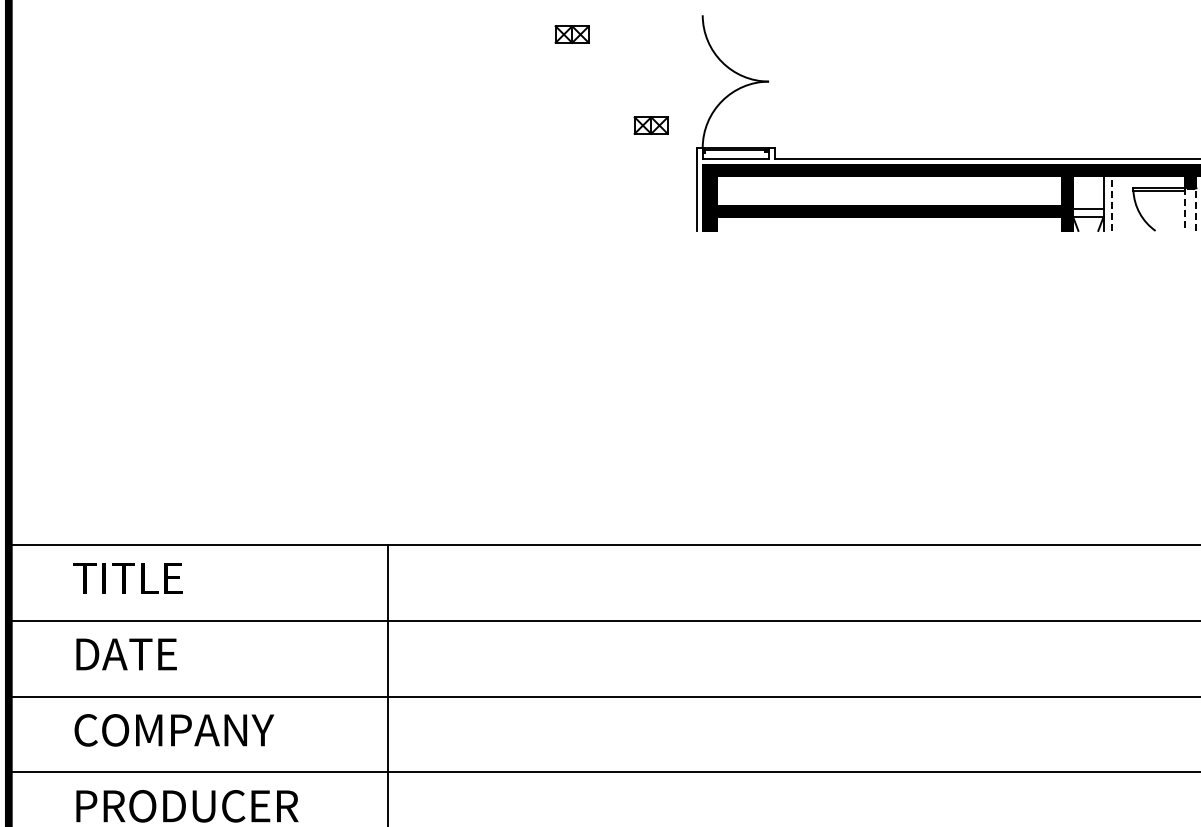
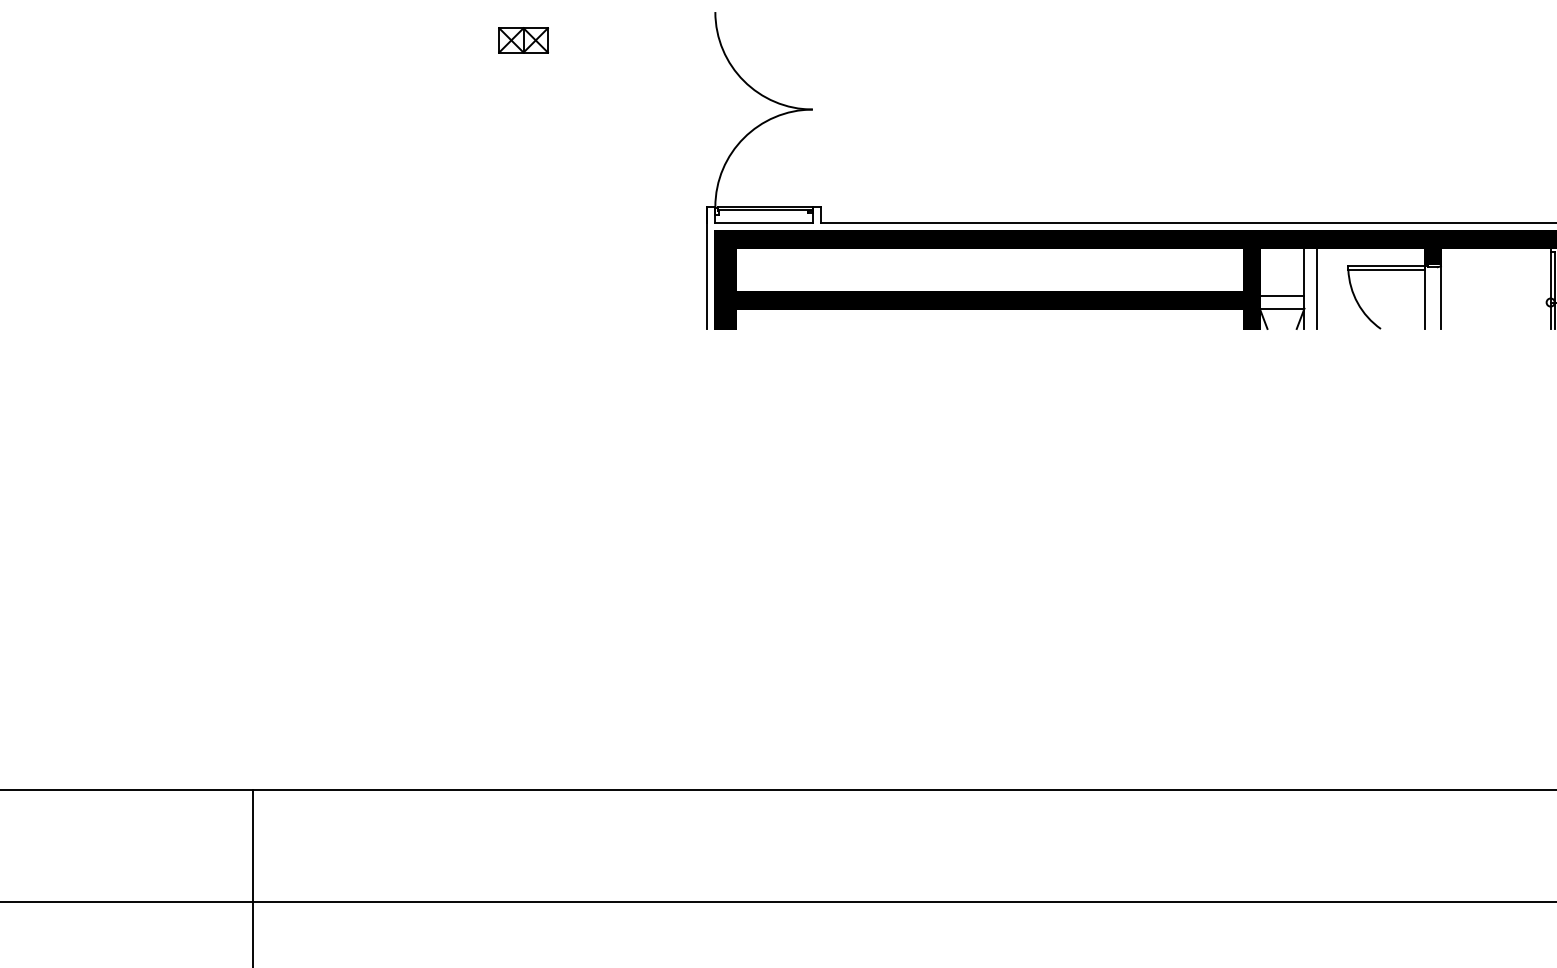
part: (650, 125) -> (638, 174), removed
line: (1111, 203) -> (1316, 288), dashed -> solid
line: (1196, 209) -> (1441, 297), dashed -> solid
line: (1185, 210) -> (1424, 298), dashed -> solid

